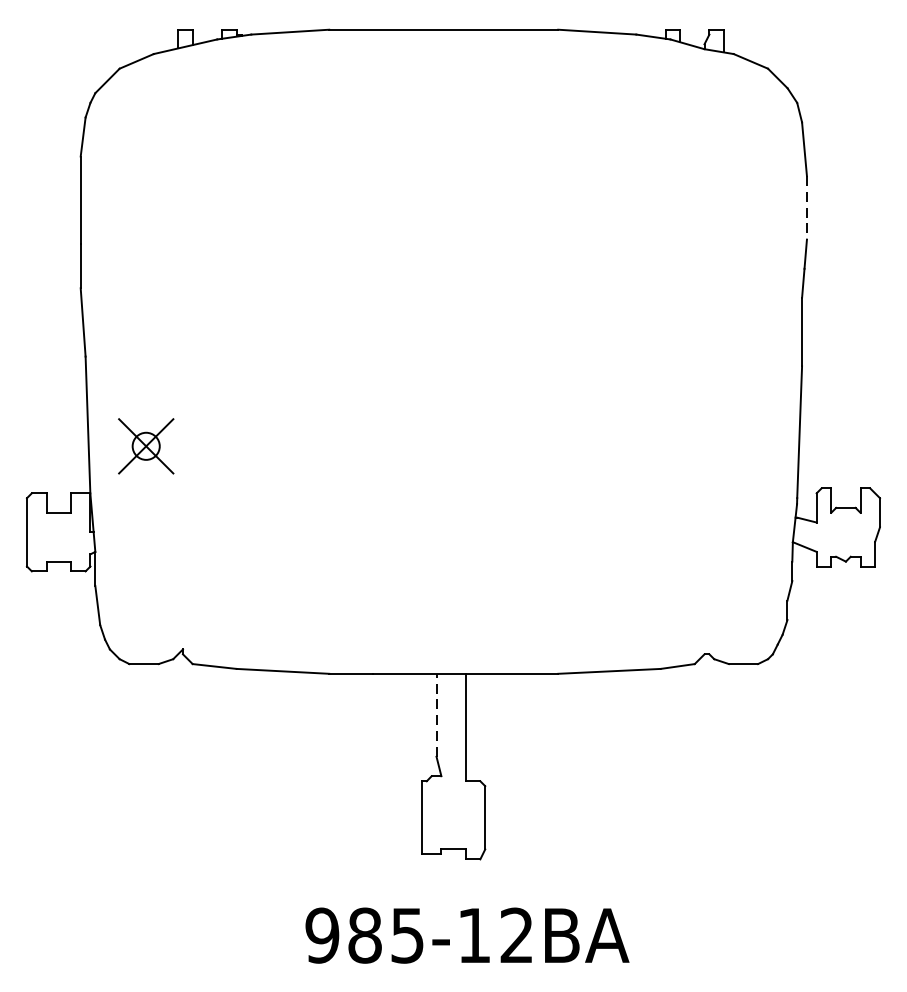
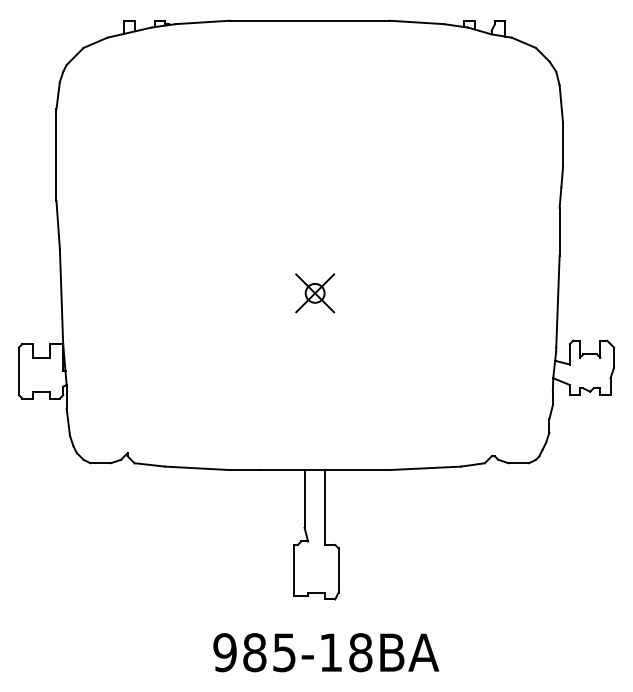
line: (807, 208) -> (563, 145), dashed -> solid
part: (146, 446) -> (315, 293), moved
line: (436, 714) -> (304, 498), dashed -> solid
text: (516, 935) -> (360, 652), 985-12BA -> 985-18BA

